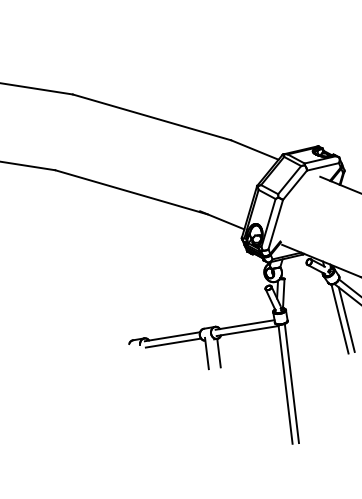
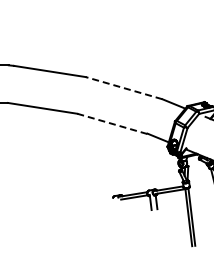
line: (152, 118) -> (124, 88), solid -> dashed
line: (132, 192) -> (114, 124), solid -> dashed

